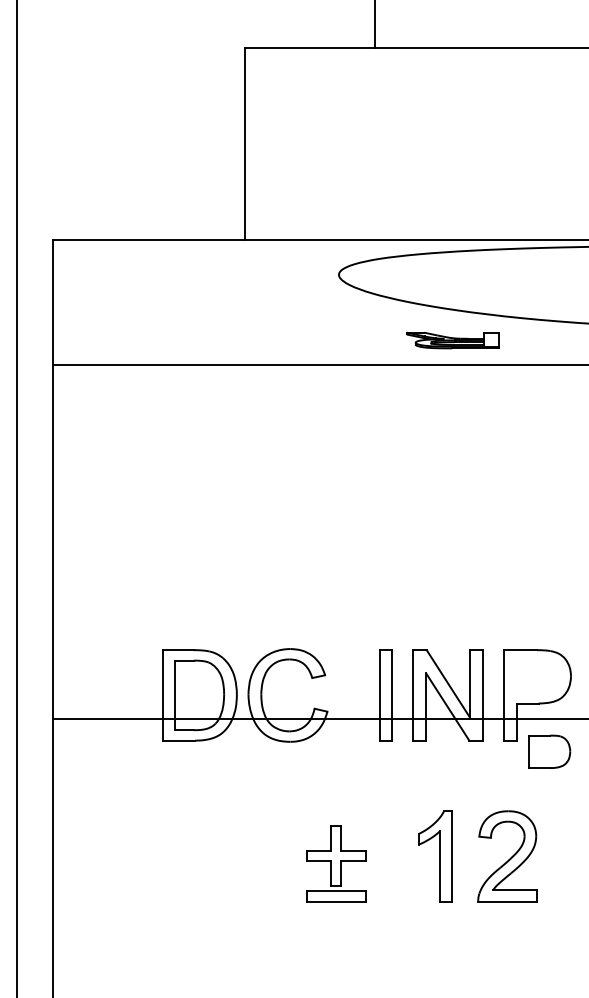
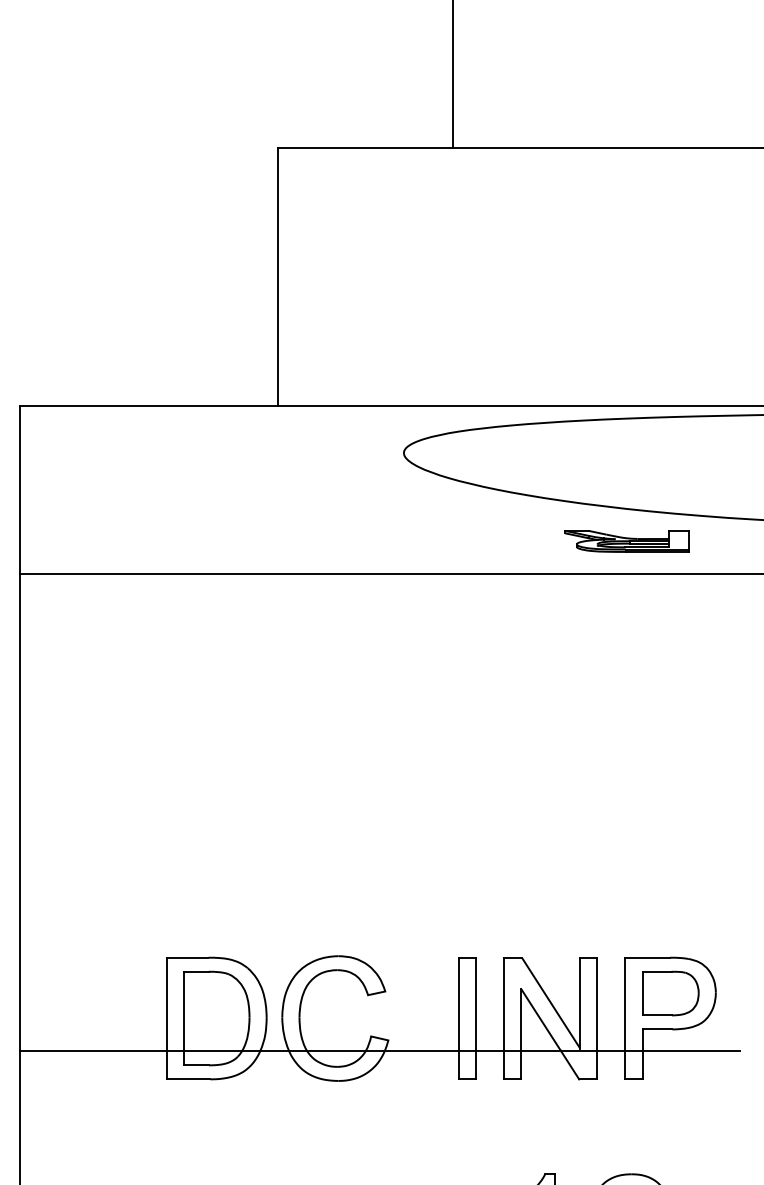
part: (452, 340) -> (626, 541), moved
part: (549, 751) -> (670, 993), moved

